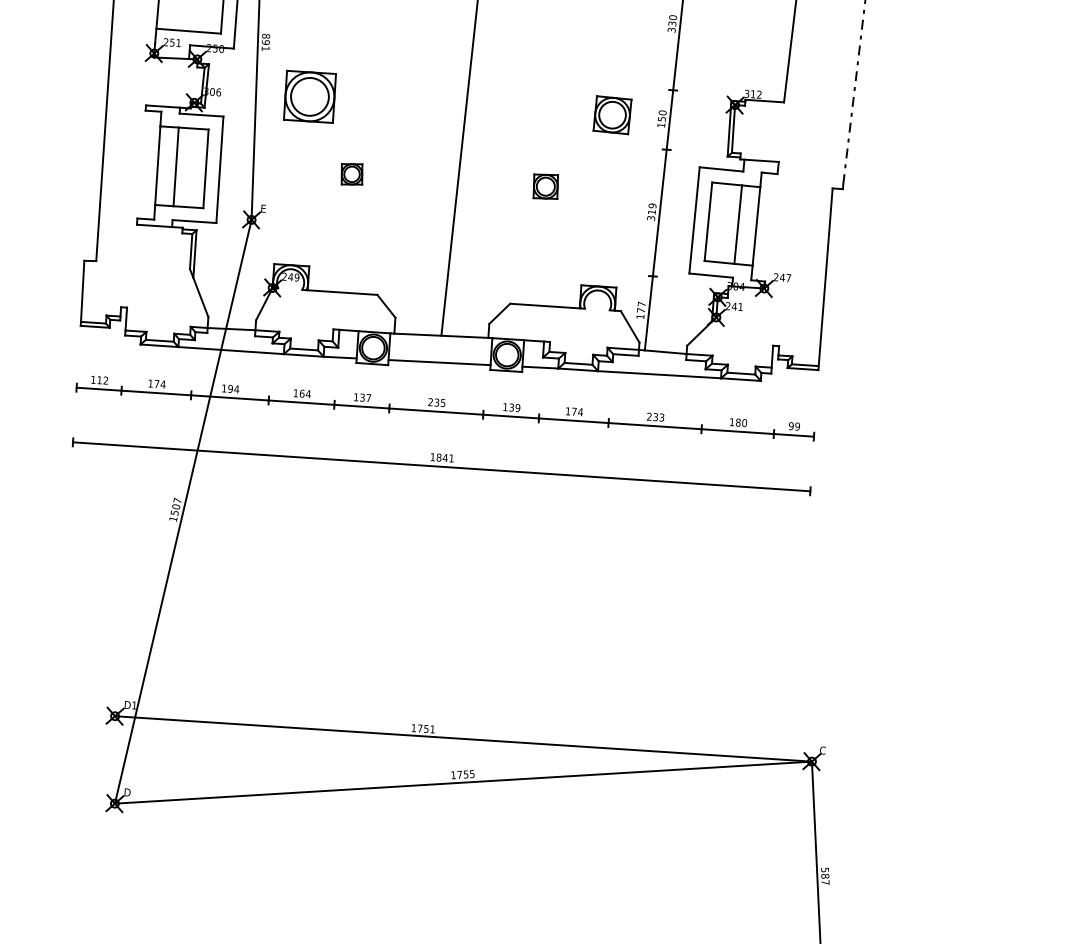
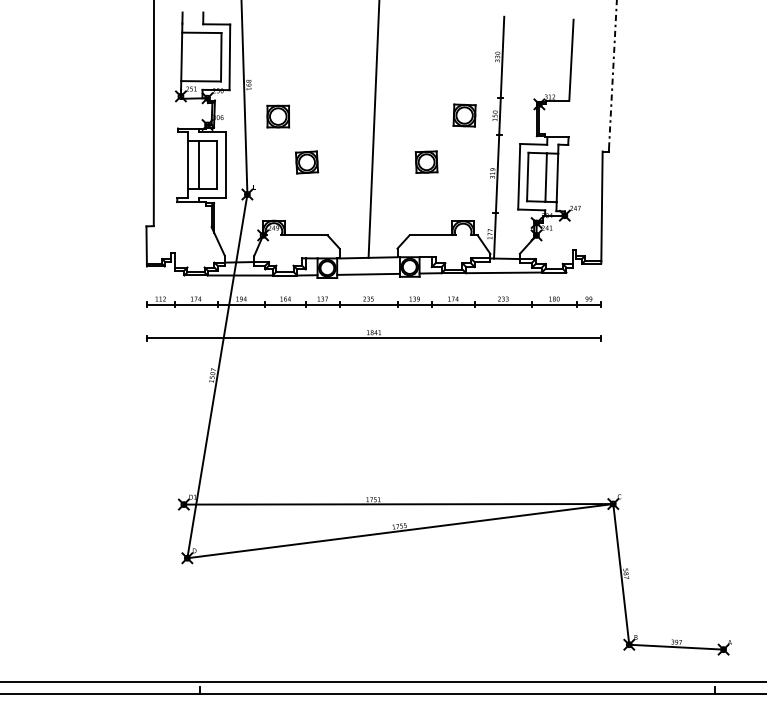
part: (310, 96) -> (278, 116), size x0.71
part: (352, 174) -> (307, 162), size x1.67
part: (545, 185) -> (426, 161), size x1.43

